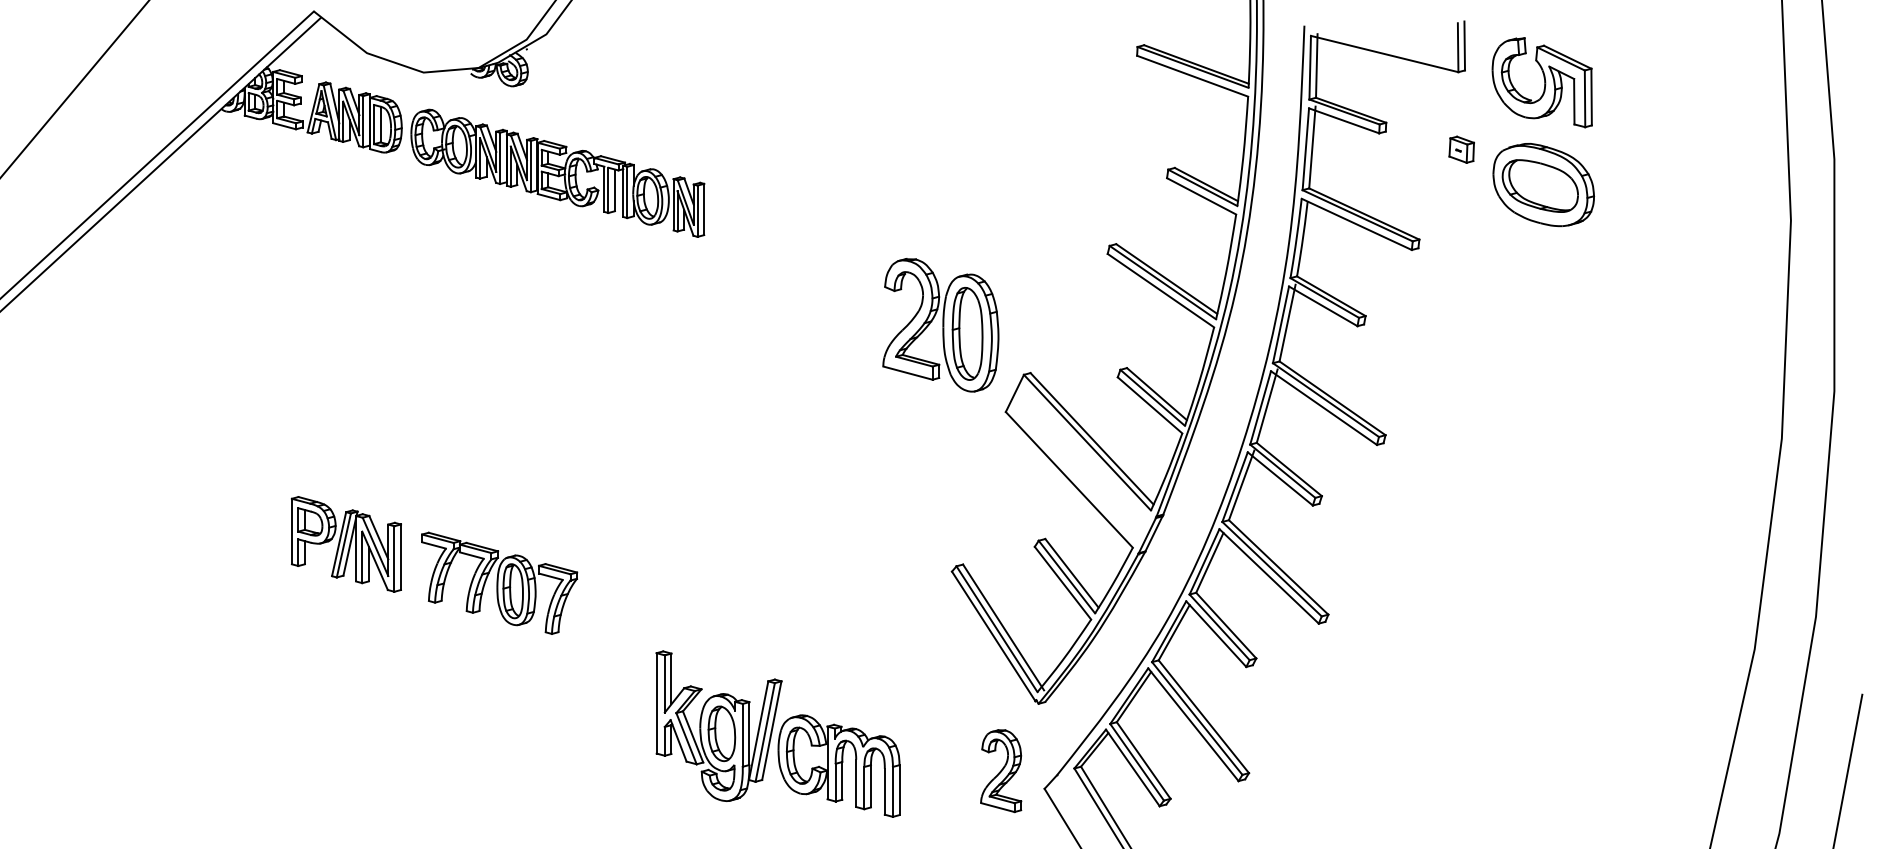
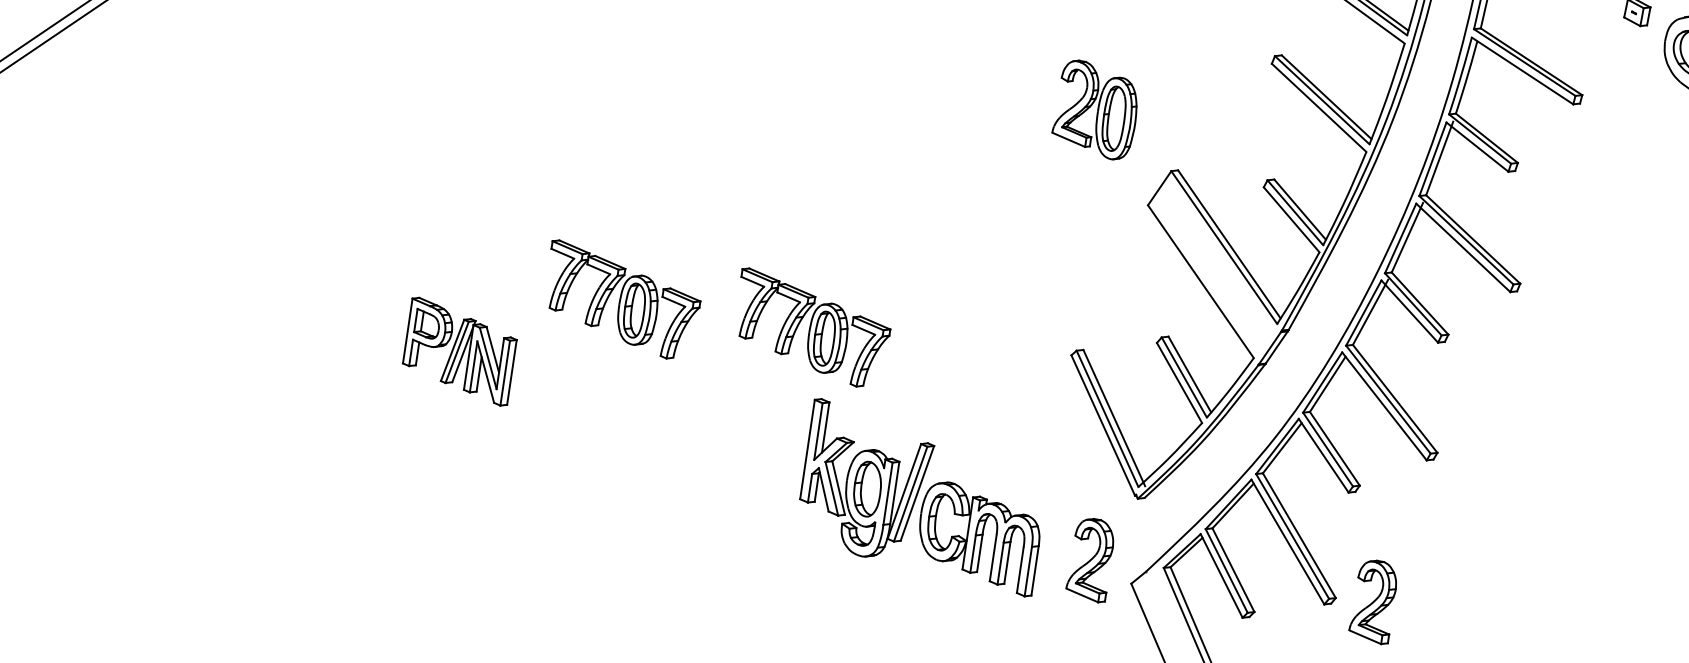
part: (940, 325) -> (1096, 110), size x0.7
part: (345, 544) -> (458, 351), moved
part: (691, 582) -> (812, 328), added
part: (777, 733) -> (922, 496), moved
part: (1287, 771) -> (1374, 602), added

